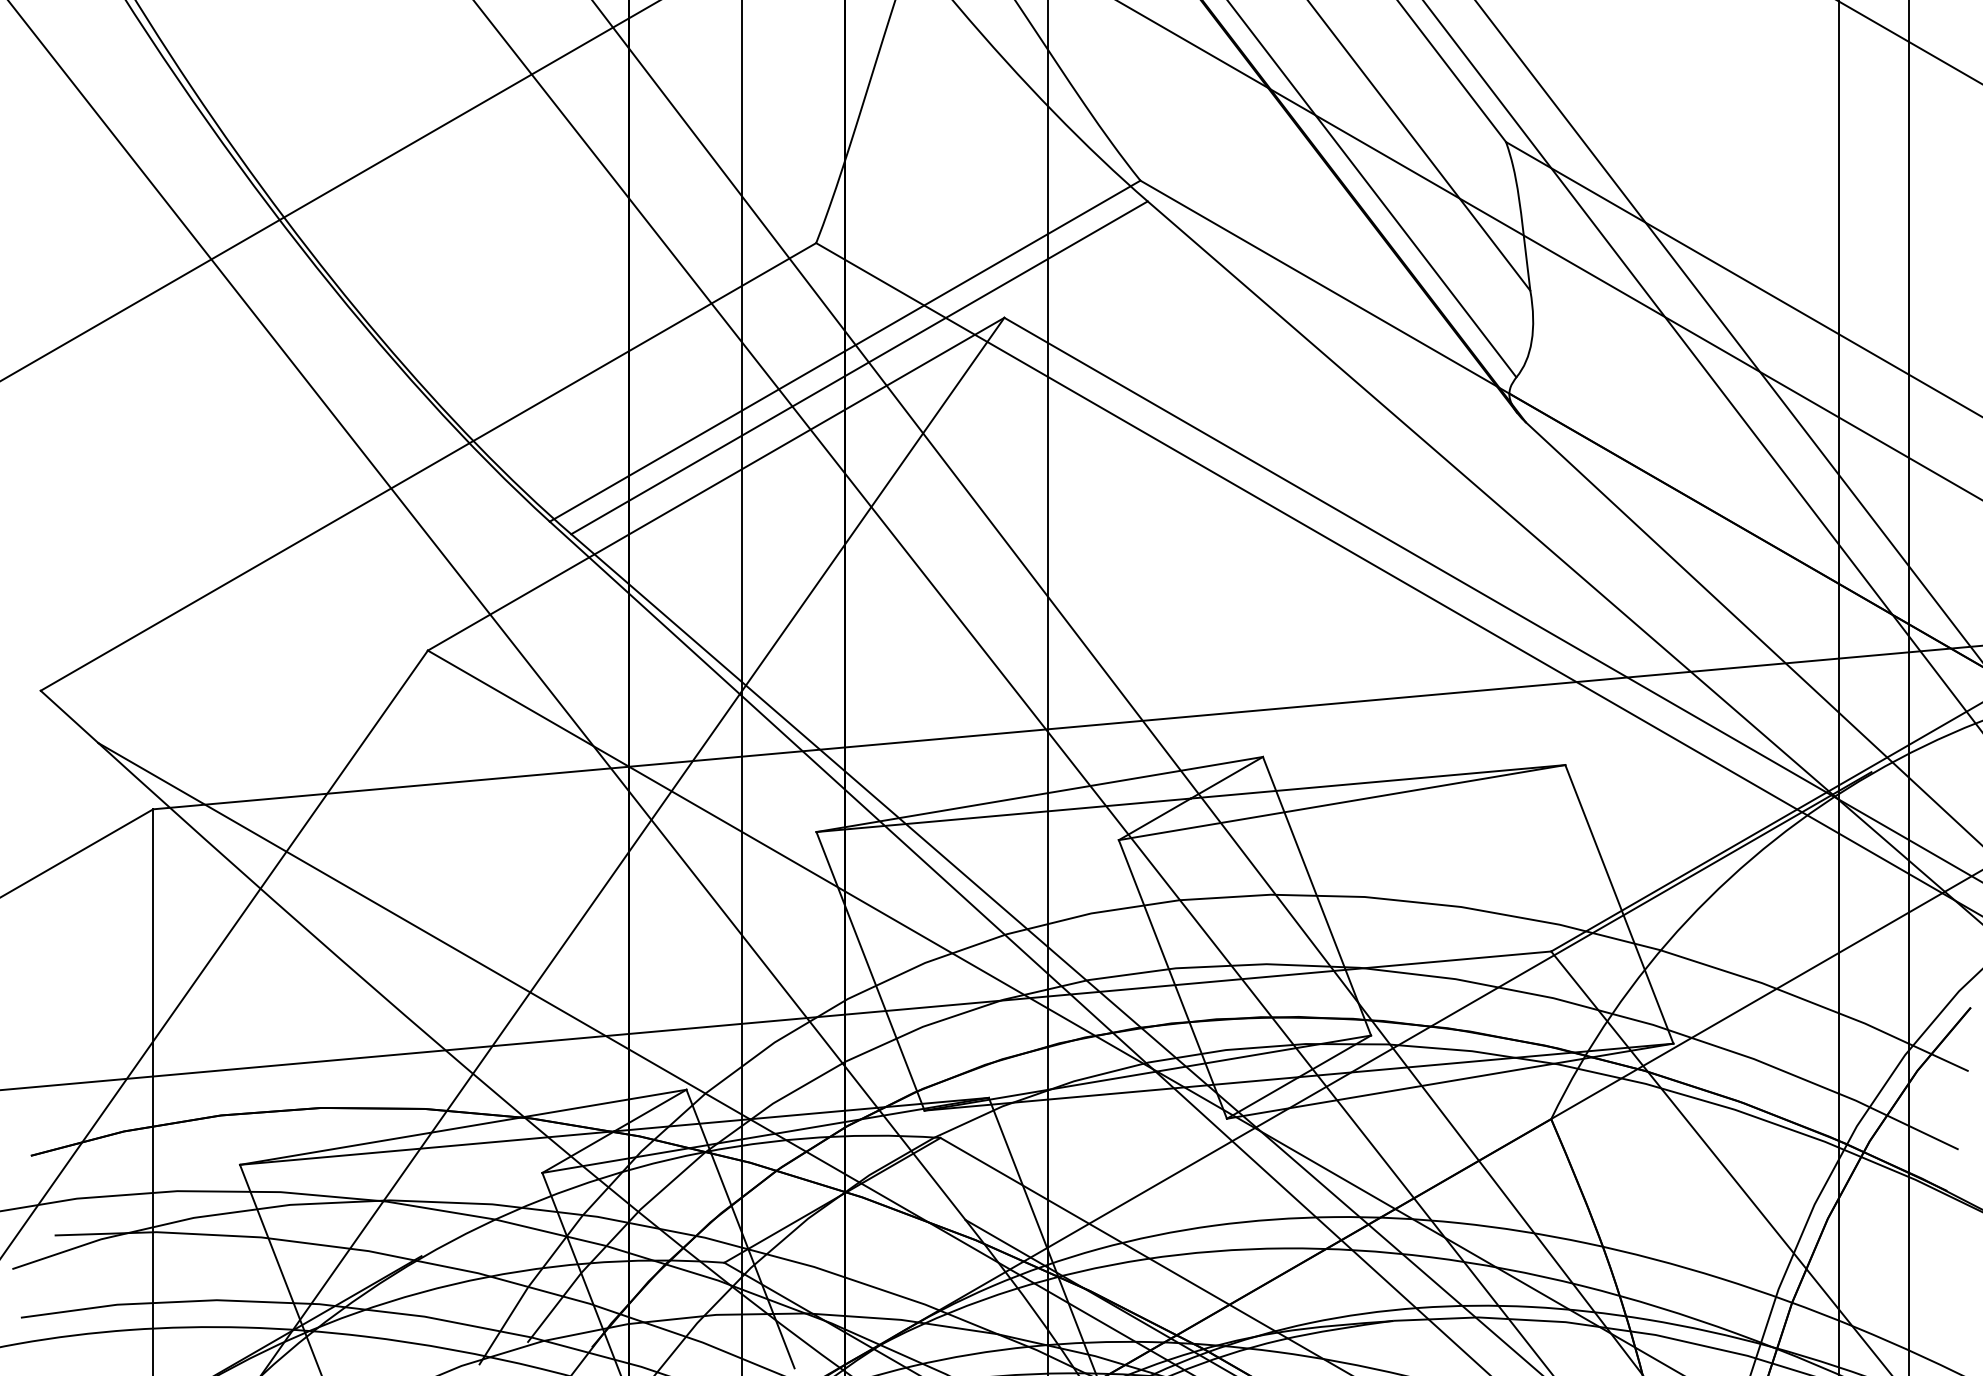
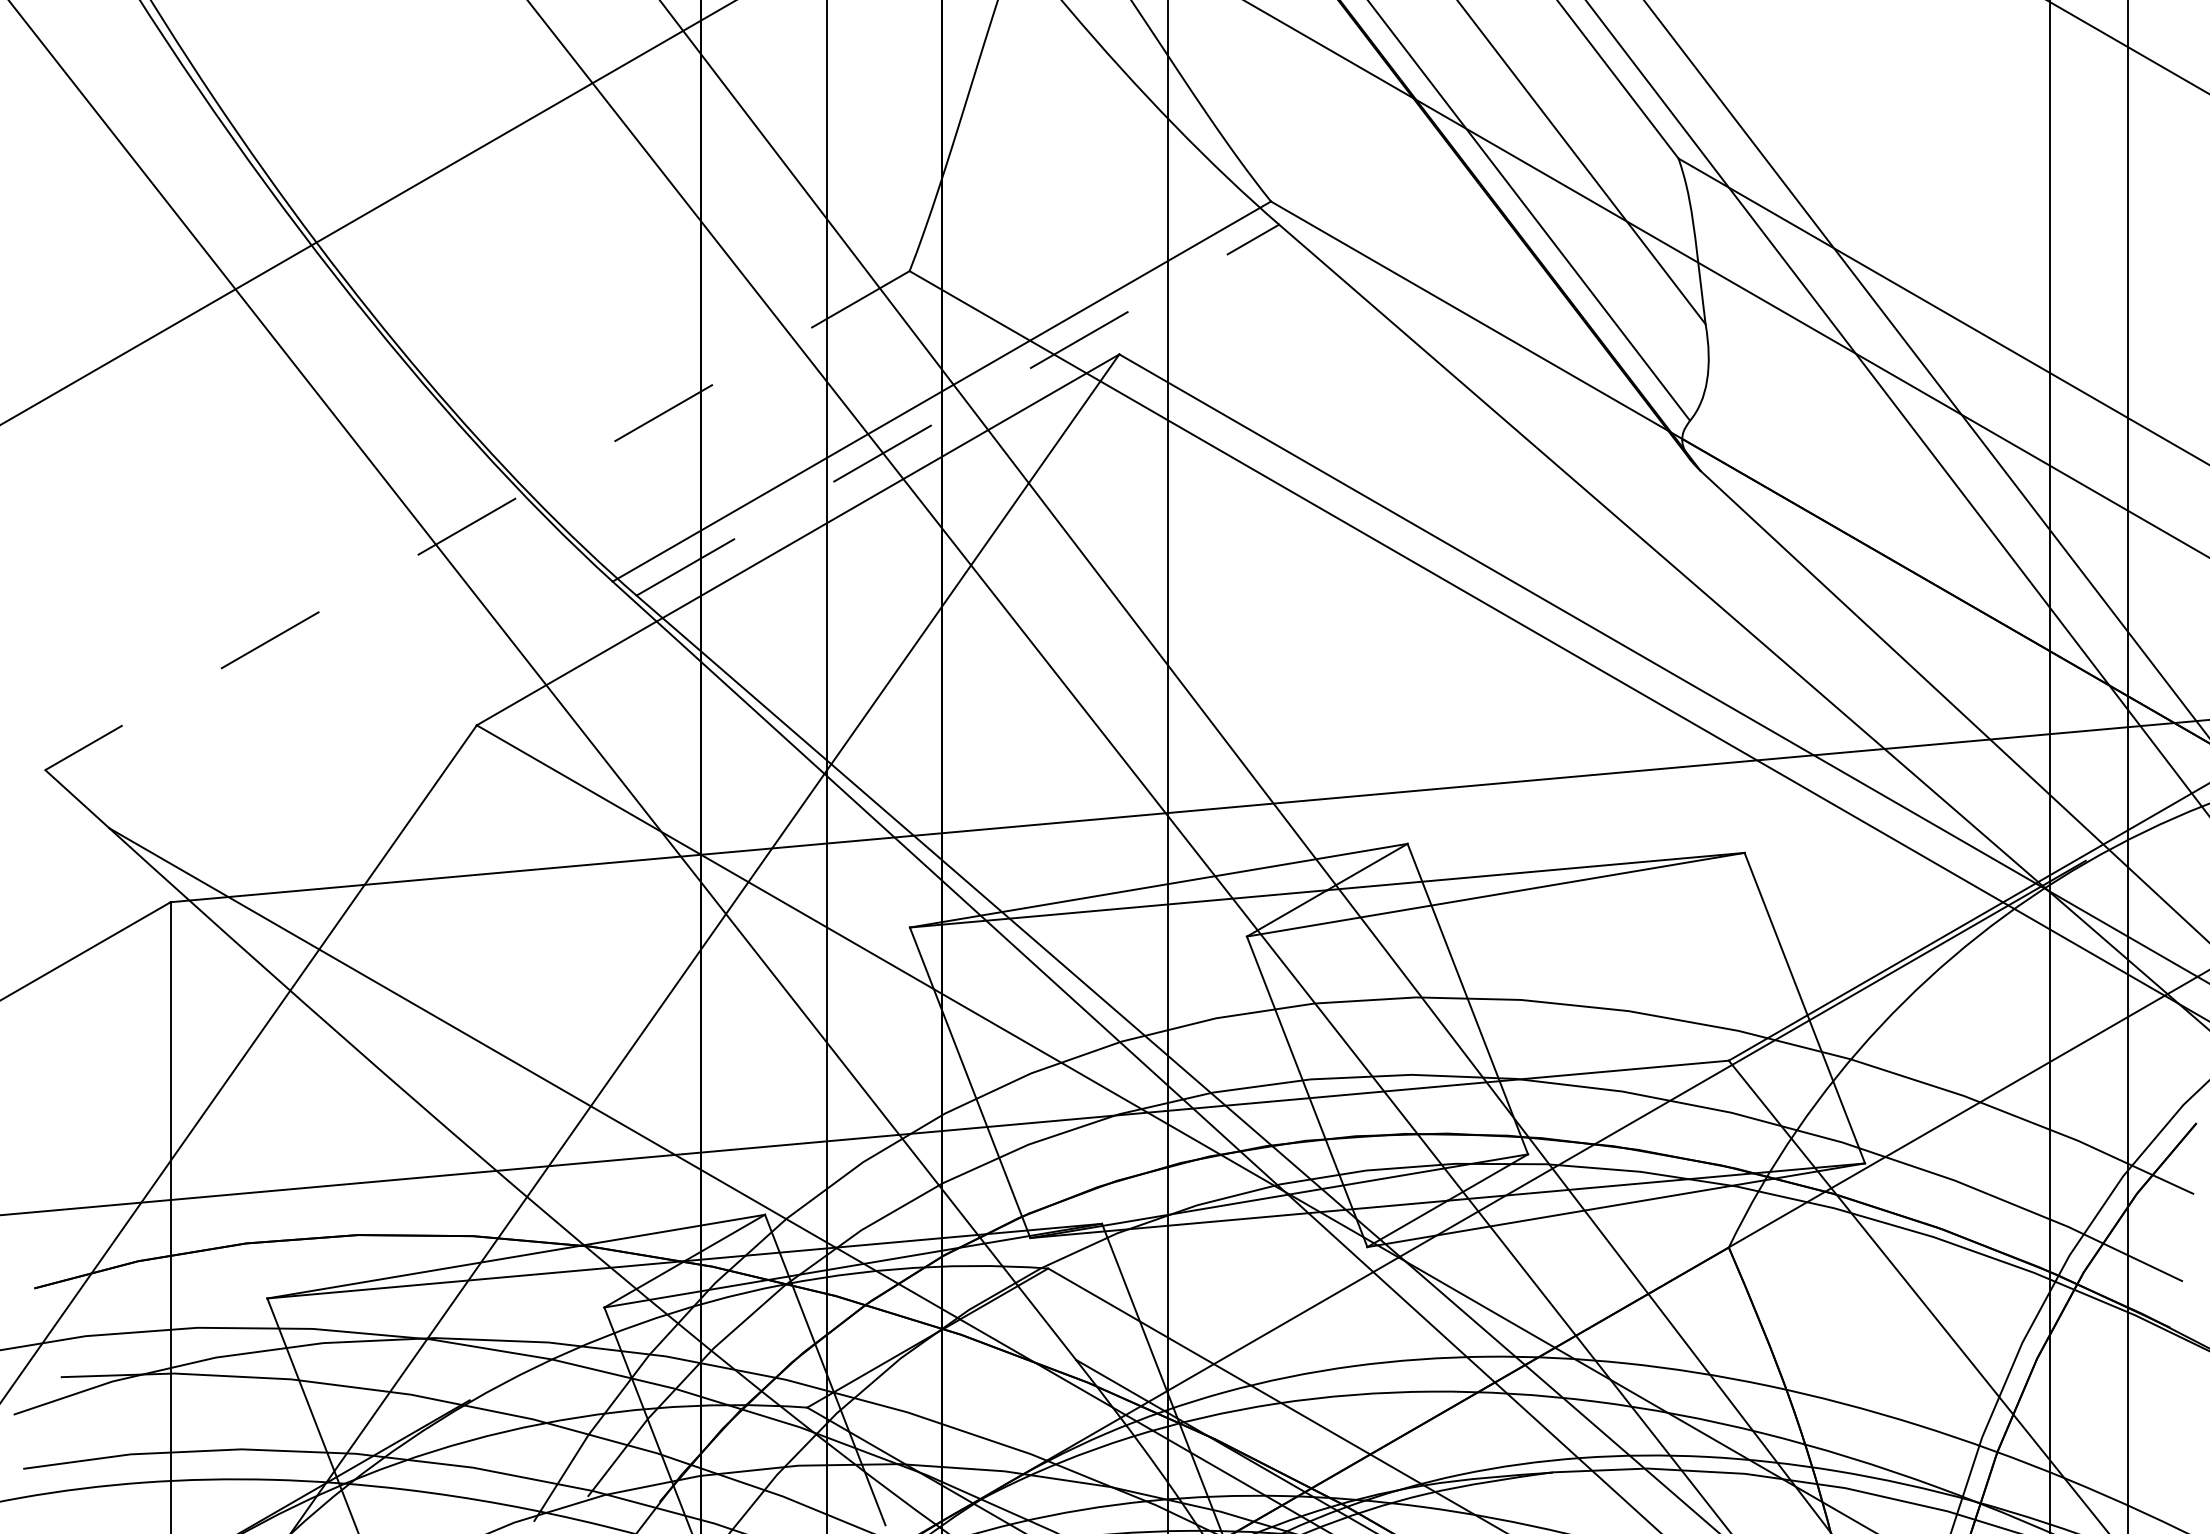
line: (859, 368) -> (957, 410), solid -> dashed
line: (428, 466) -> (477, 520), solid -> dashed

